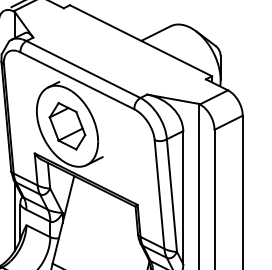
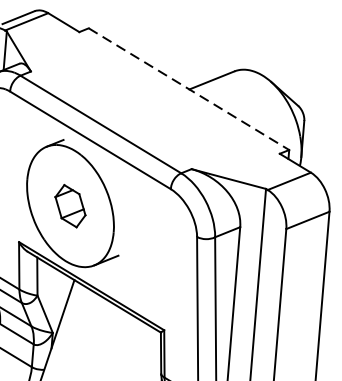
line: (141, 40) -> (189, 88), solid -> dashed
part: (67, 126) -> (70, 206), size x0.6

